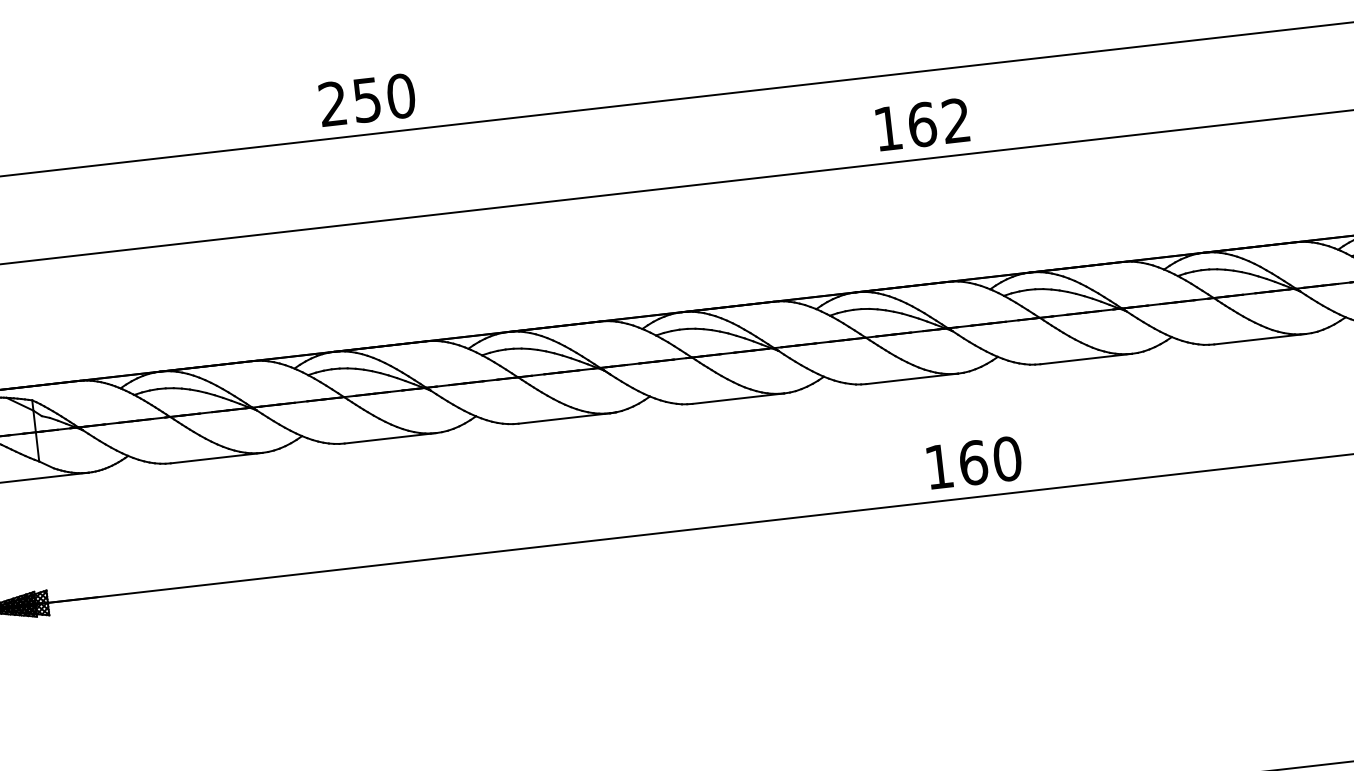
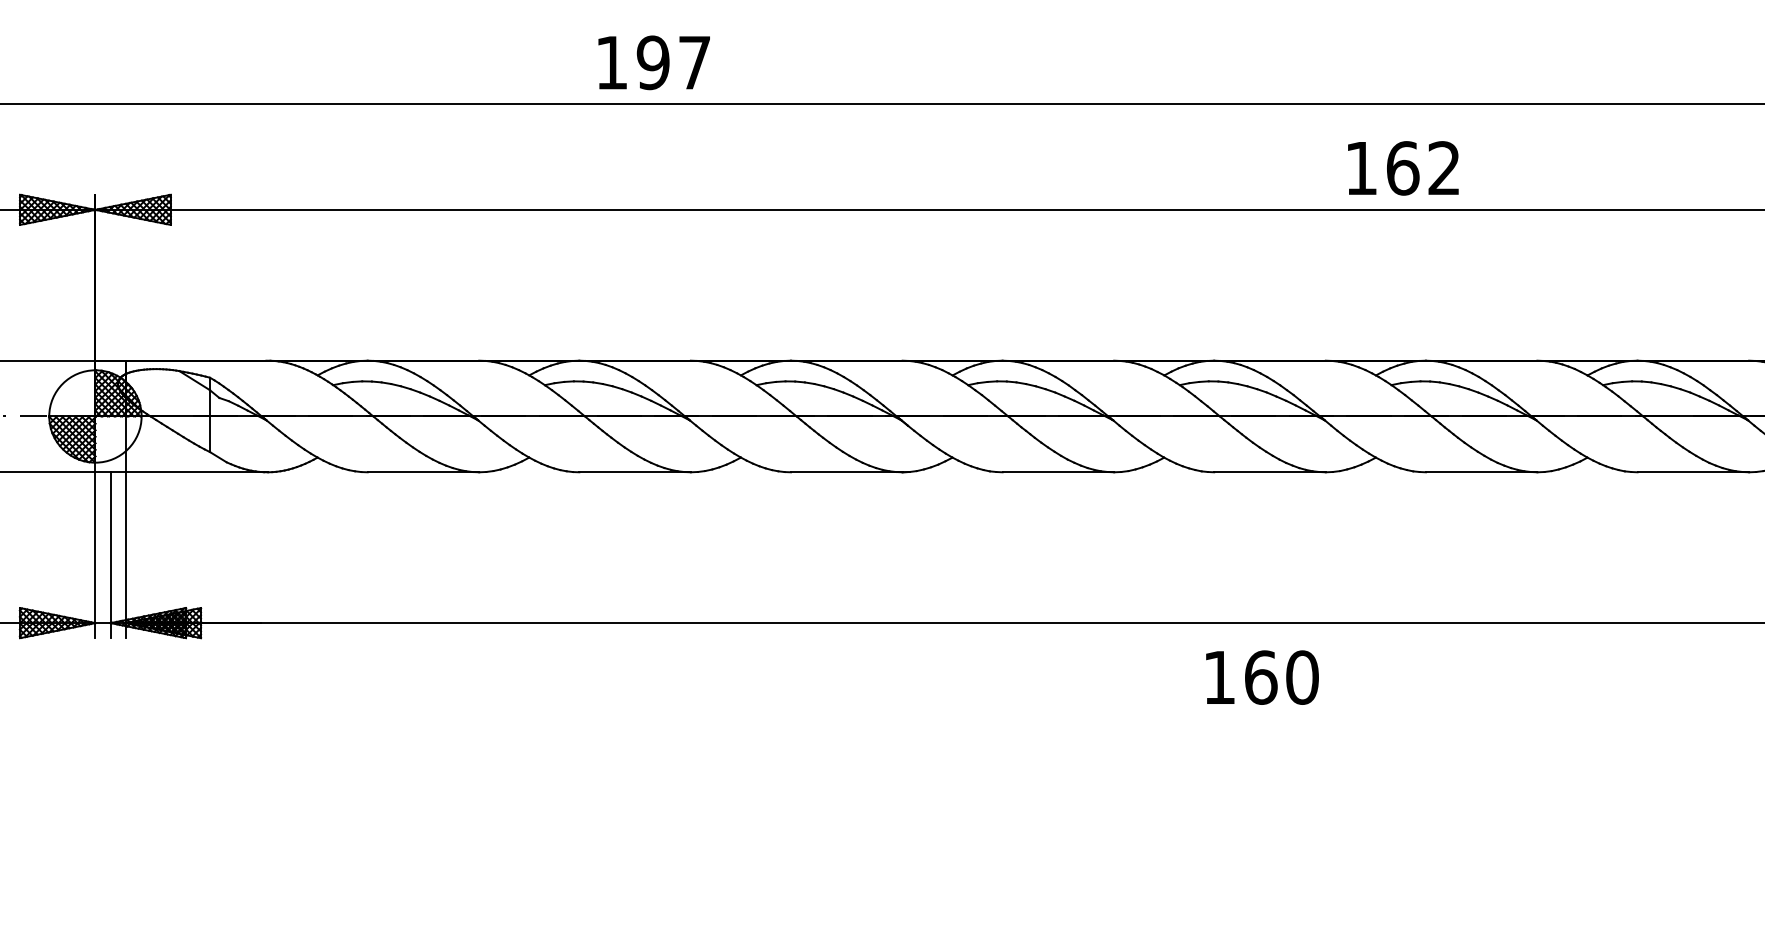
text: (367, 99) -> (653, 62), 250 -> 197
text: (922, 124) -> (1403, 168), moved
text: (974, 462) -> (1262, 677), moved

